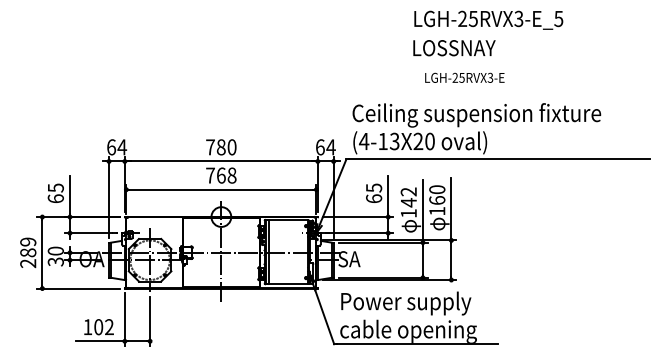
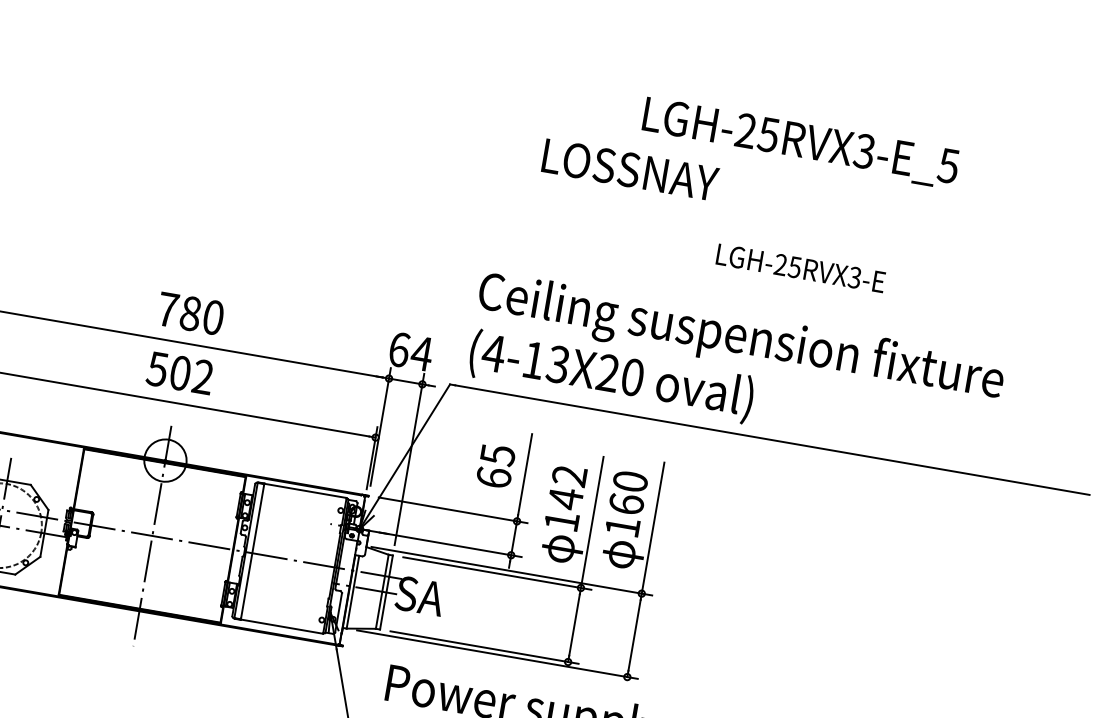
text: (454, 48) -> (630, 170), moved
text: (464, 77) -> (800, 267), moved
text: (220, 175) -> (178, 372), 768 -> 502

